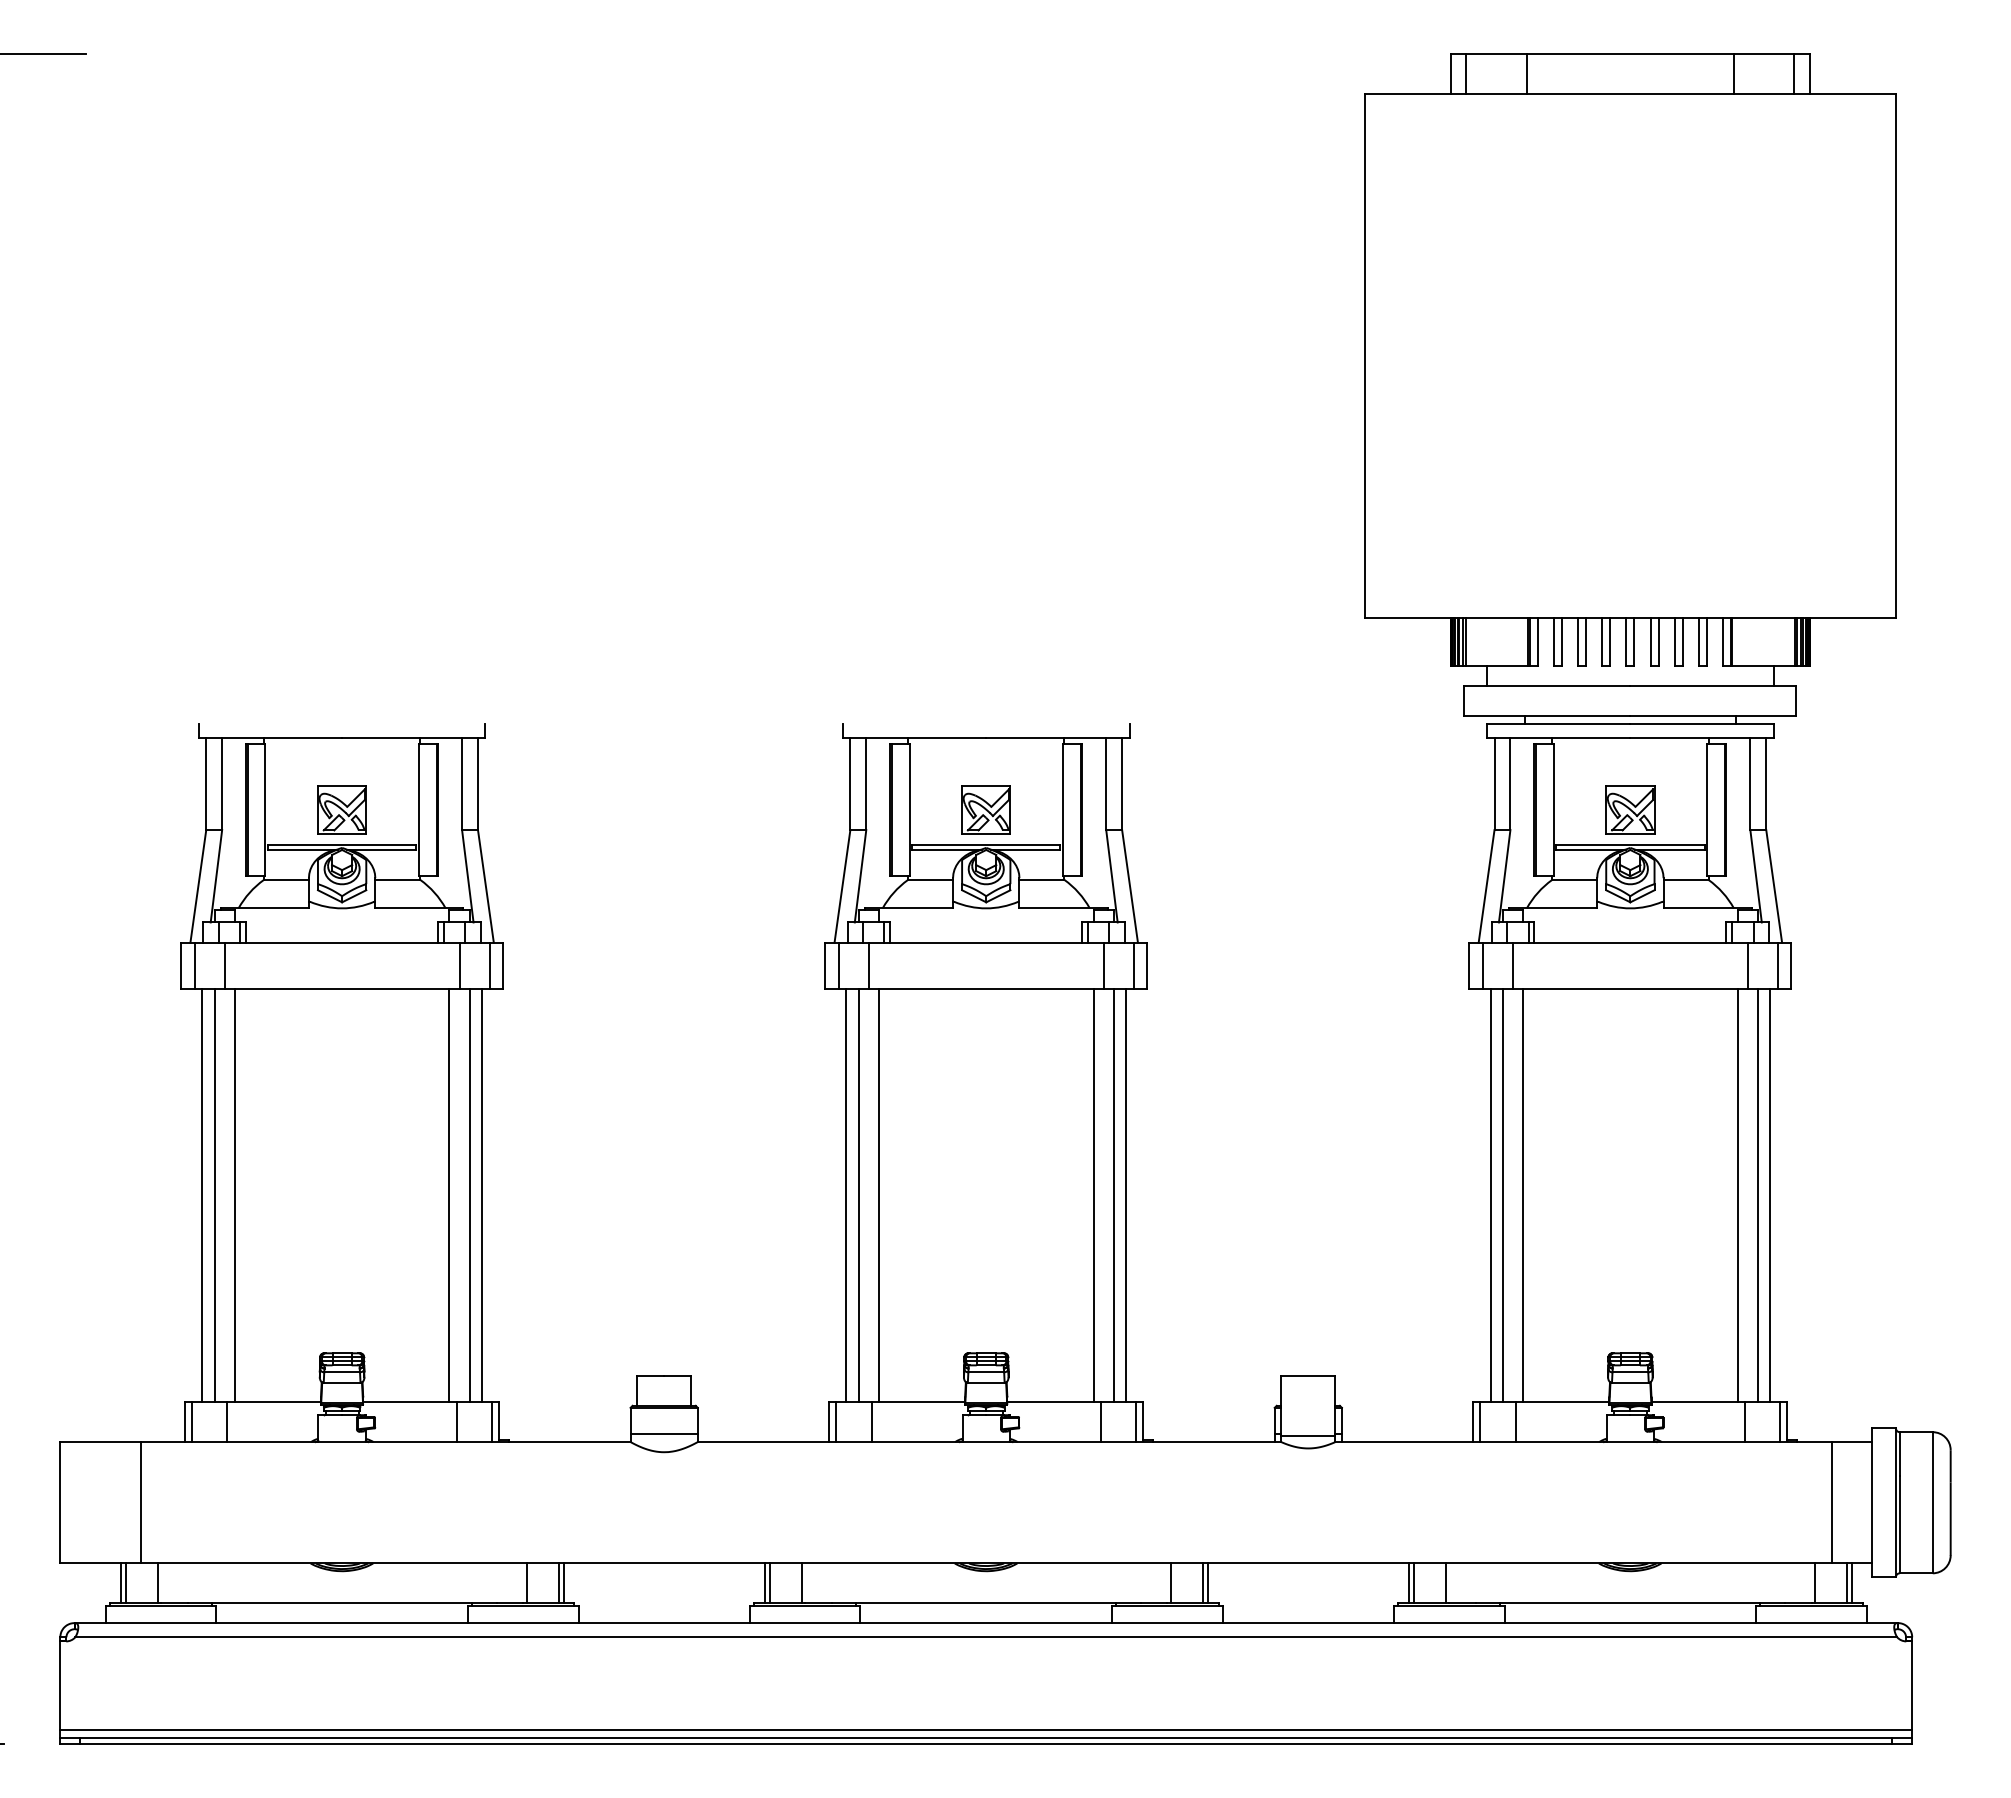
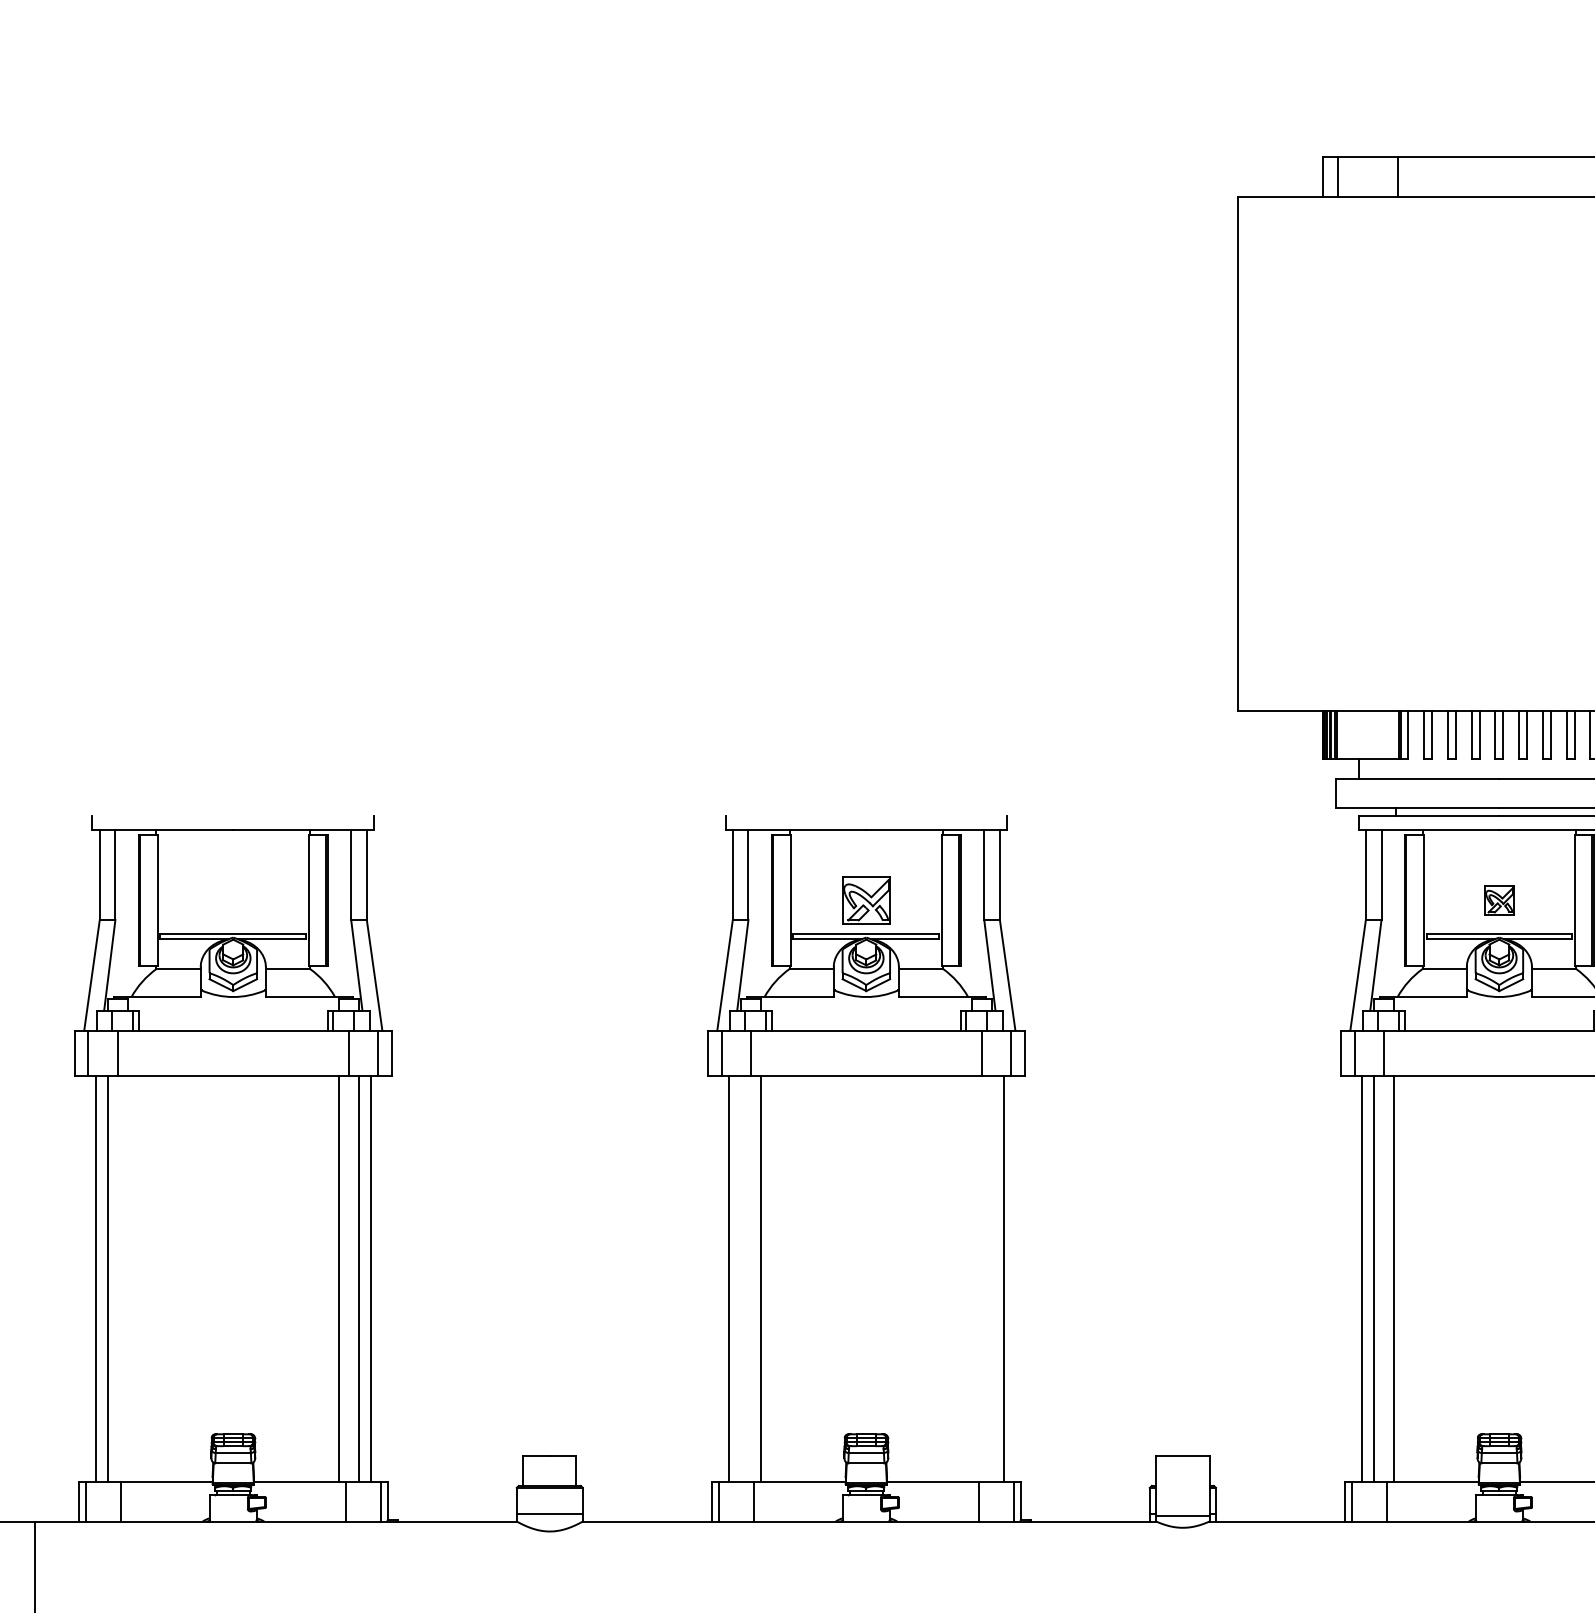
part: (341, 809) -> (232, 899), removed
part: (1630, 809) -> (1499, 899), size x0.6
line: (234, 1195) -> (127, 1279), removed
line: (858, 1195) -> (740, 1279), removed
line: (1093, 1195) -> (971, 1279), removed
line: (1113, 1195) -> (991, 1279), removed

